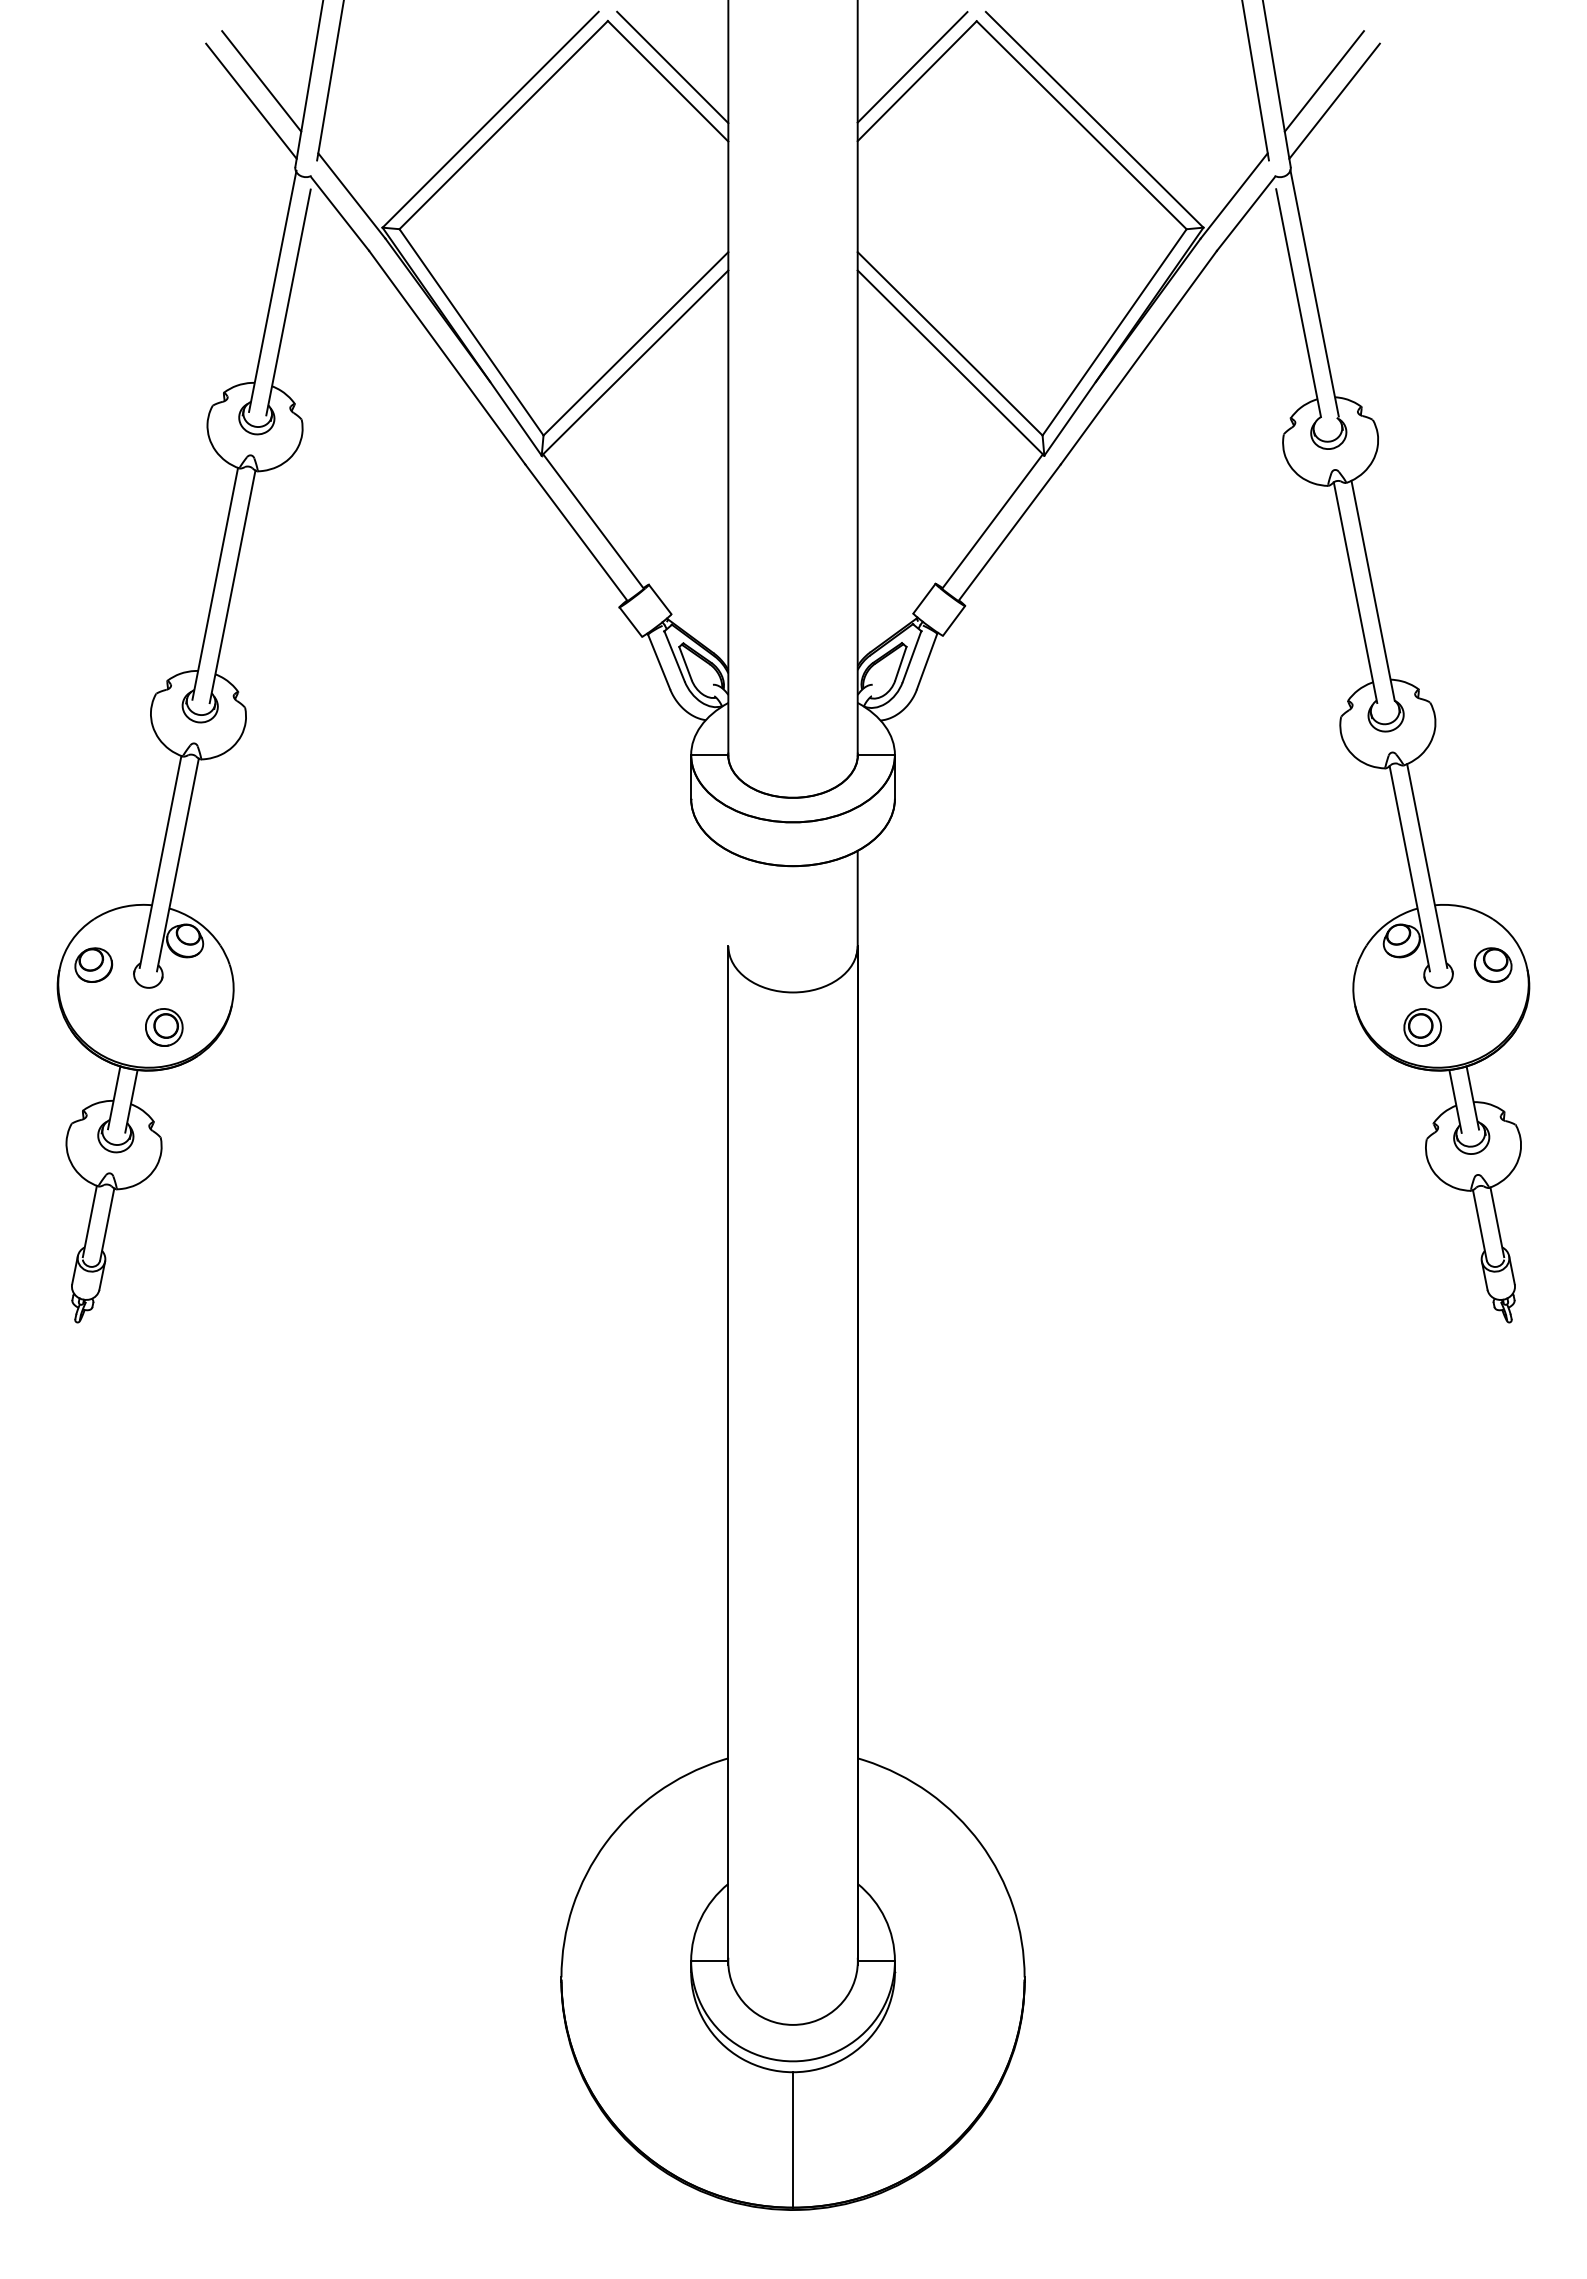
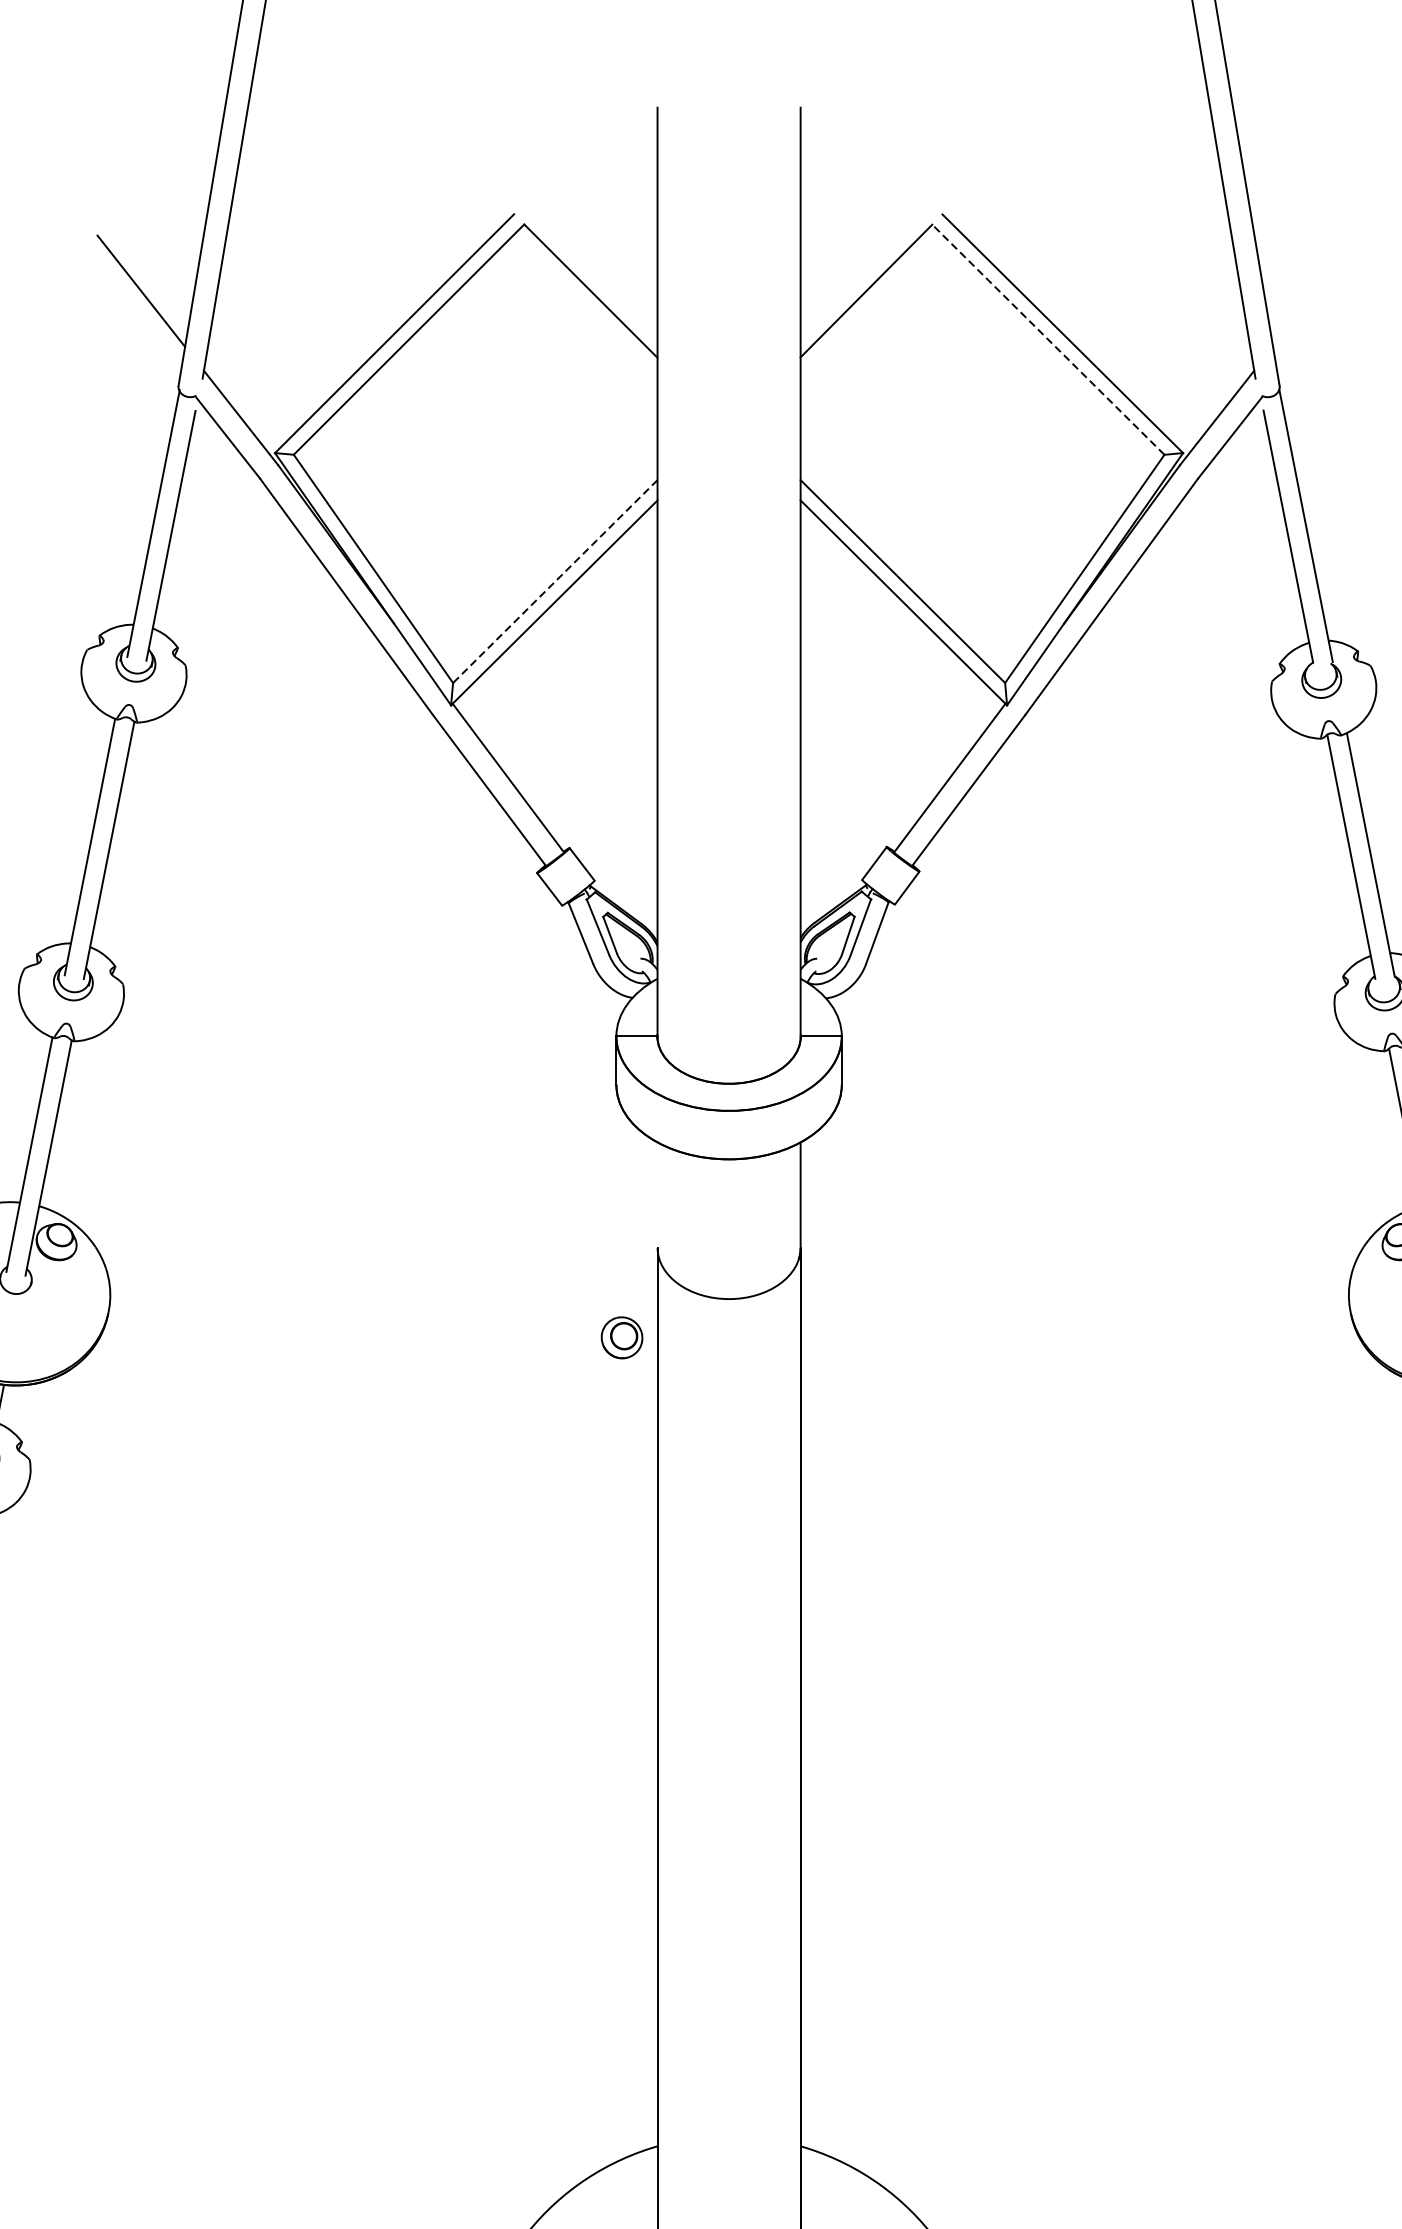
line: (672, 67) -> (595, 275), removed
line: (912, 67) -> (861, 275), removed
line: (1323, 81) -> (1315, 291), removed
line: (251, 100) -> (130, 312), removed
line: (1334, 100) -> (1328, 312), removed
line: (1081, 125) -> (1048, 340), solid -> dashed
line: (635, 344) -> (554, 582), solid -> dashed
part: (164, 1027) -> (622, 1337), moved

